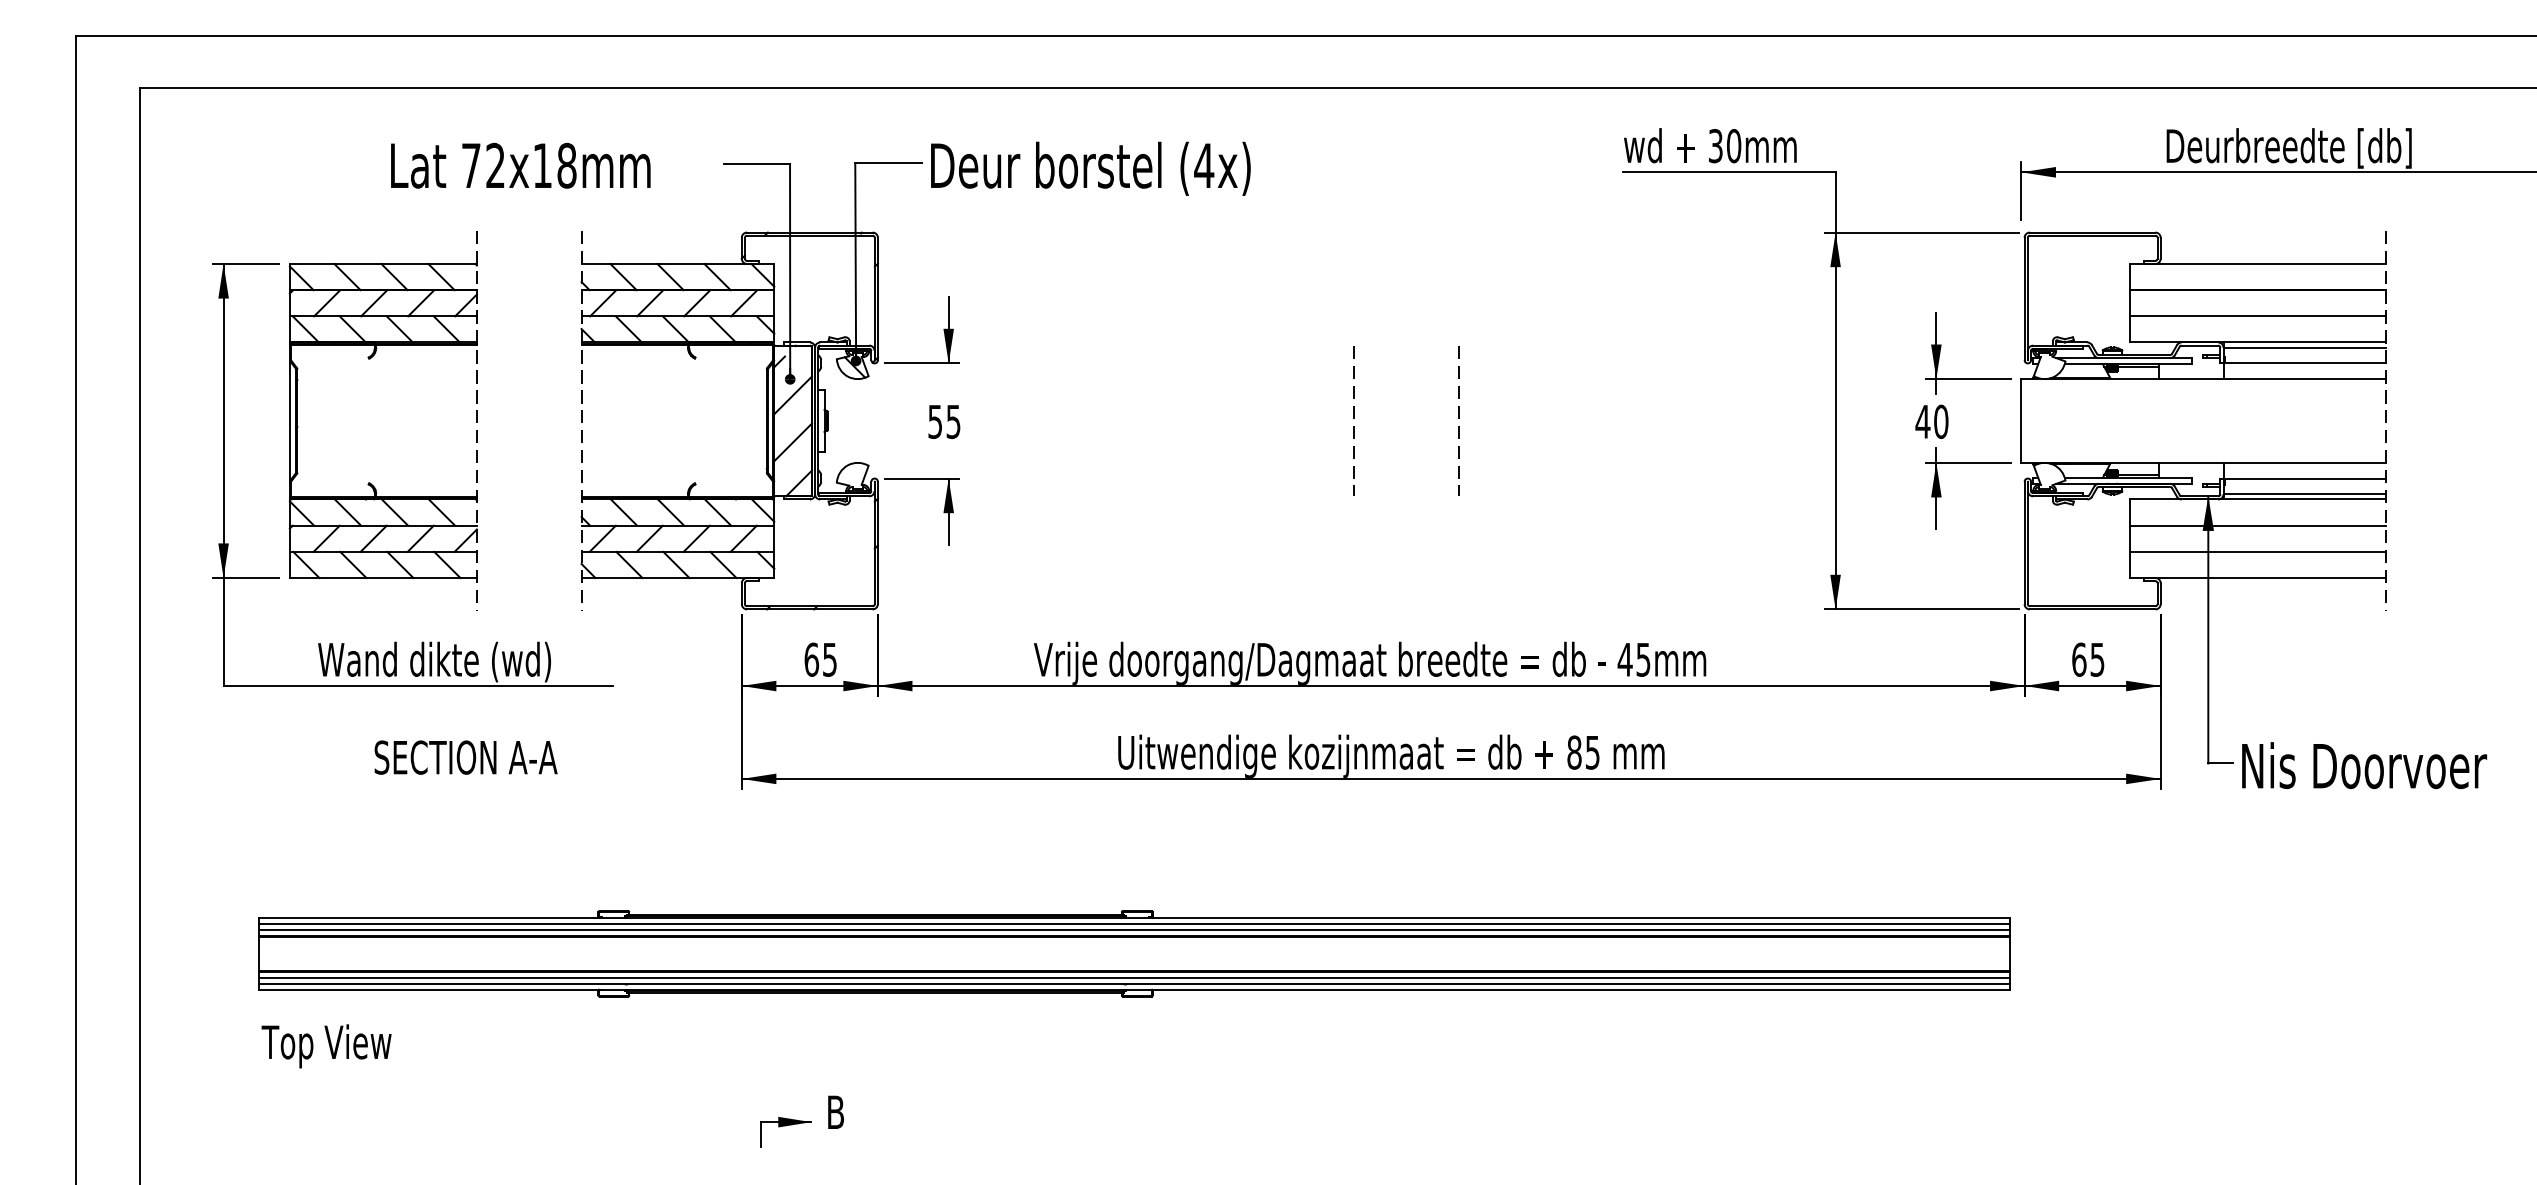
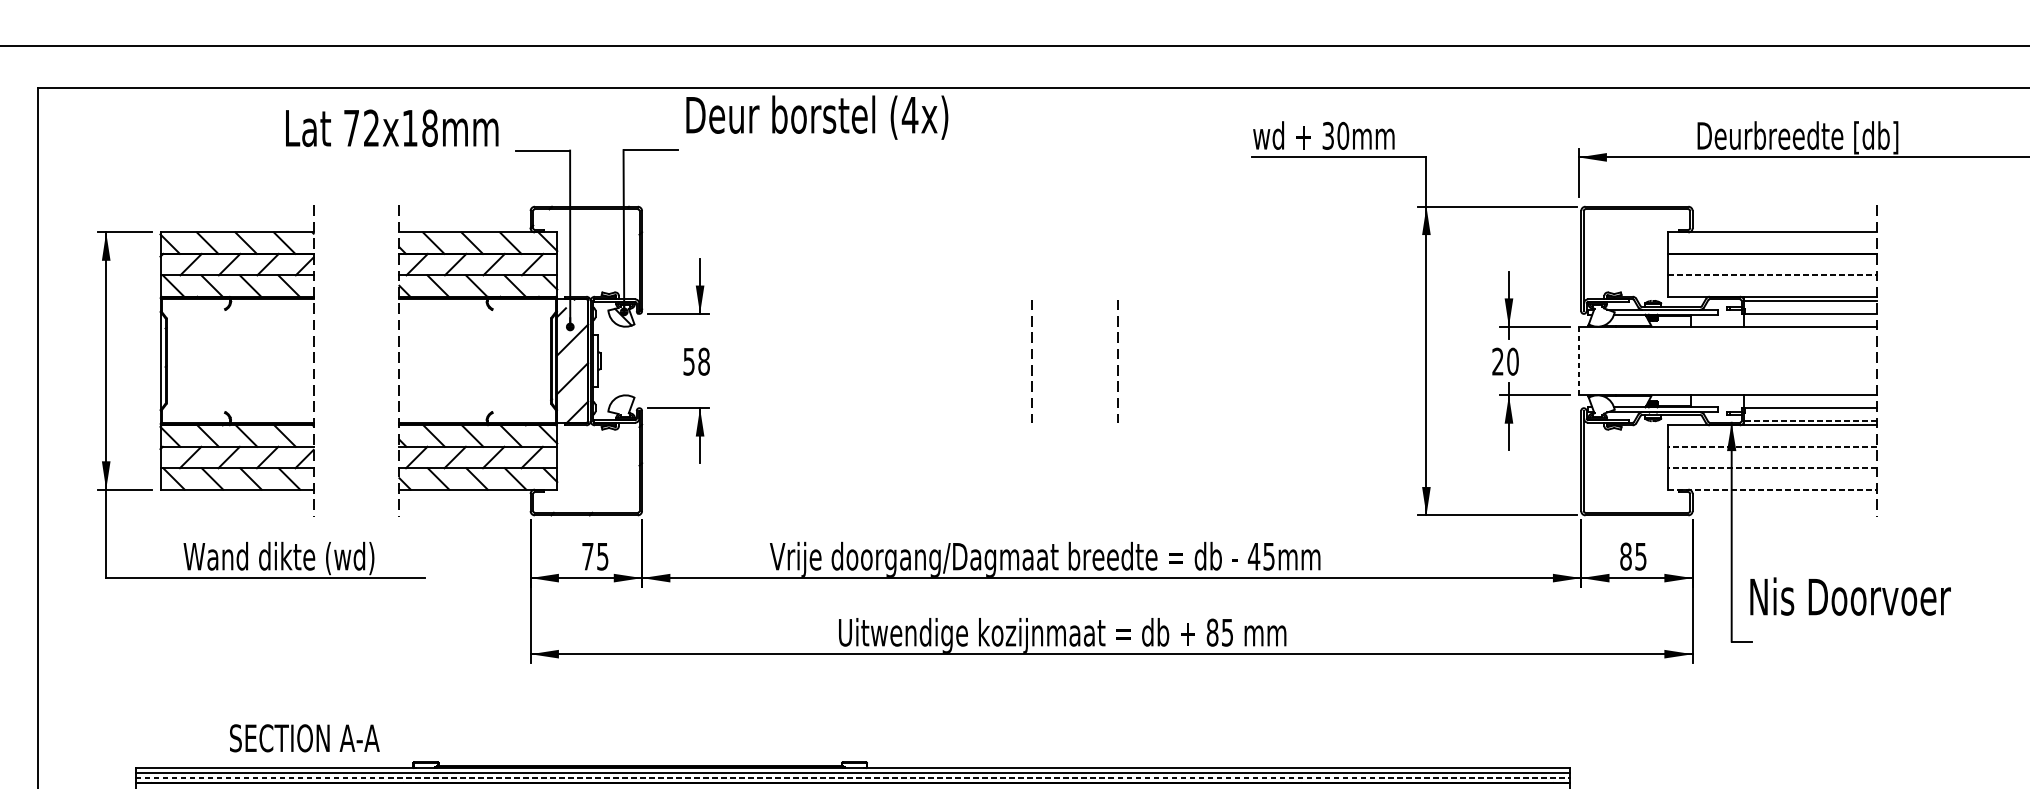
text: (520, 165) -> (391, 128), moved
text: (1090, 168) -> (817, 117), moved
line: (2258, 316) -> (1772, 275), solid -> dashed
line: (2021, 420) -> (1578, 360), solid -> dashed
text: (953, 421) -> (703, 361), 55 -> 58
text: (1922, 421) -> (1497, 361), 40 -> 20
line: (2304, 494) -> (1810, 421), solid -> dashed
line: (2258, 525) -> (1772, 446), solid -> dashed
line: (2258, 551) -> (1772, 467), solid -> dashed
line: (2258, 578) -> (1772, 490), solid -> dashed
text: (811, 659) -> (587, 556), 65 -> 75
text: (2079, 659) -> (1626, 556), 65 -> 85
text: (465, 757) -> (304, 738), moved
text: (2364, 765) -> (1850, 596), moved
line: (1134, 930) -> (852, 778), solid -> dashed

